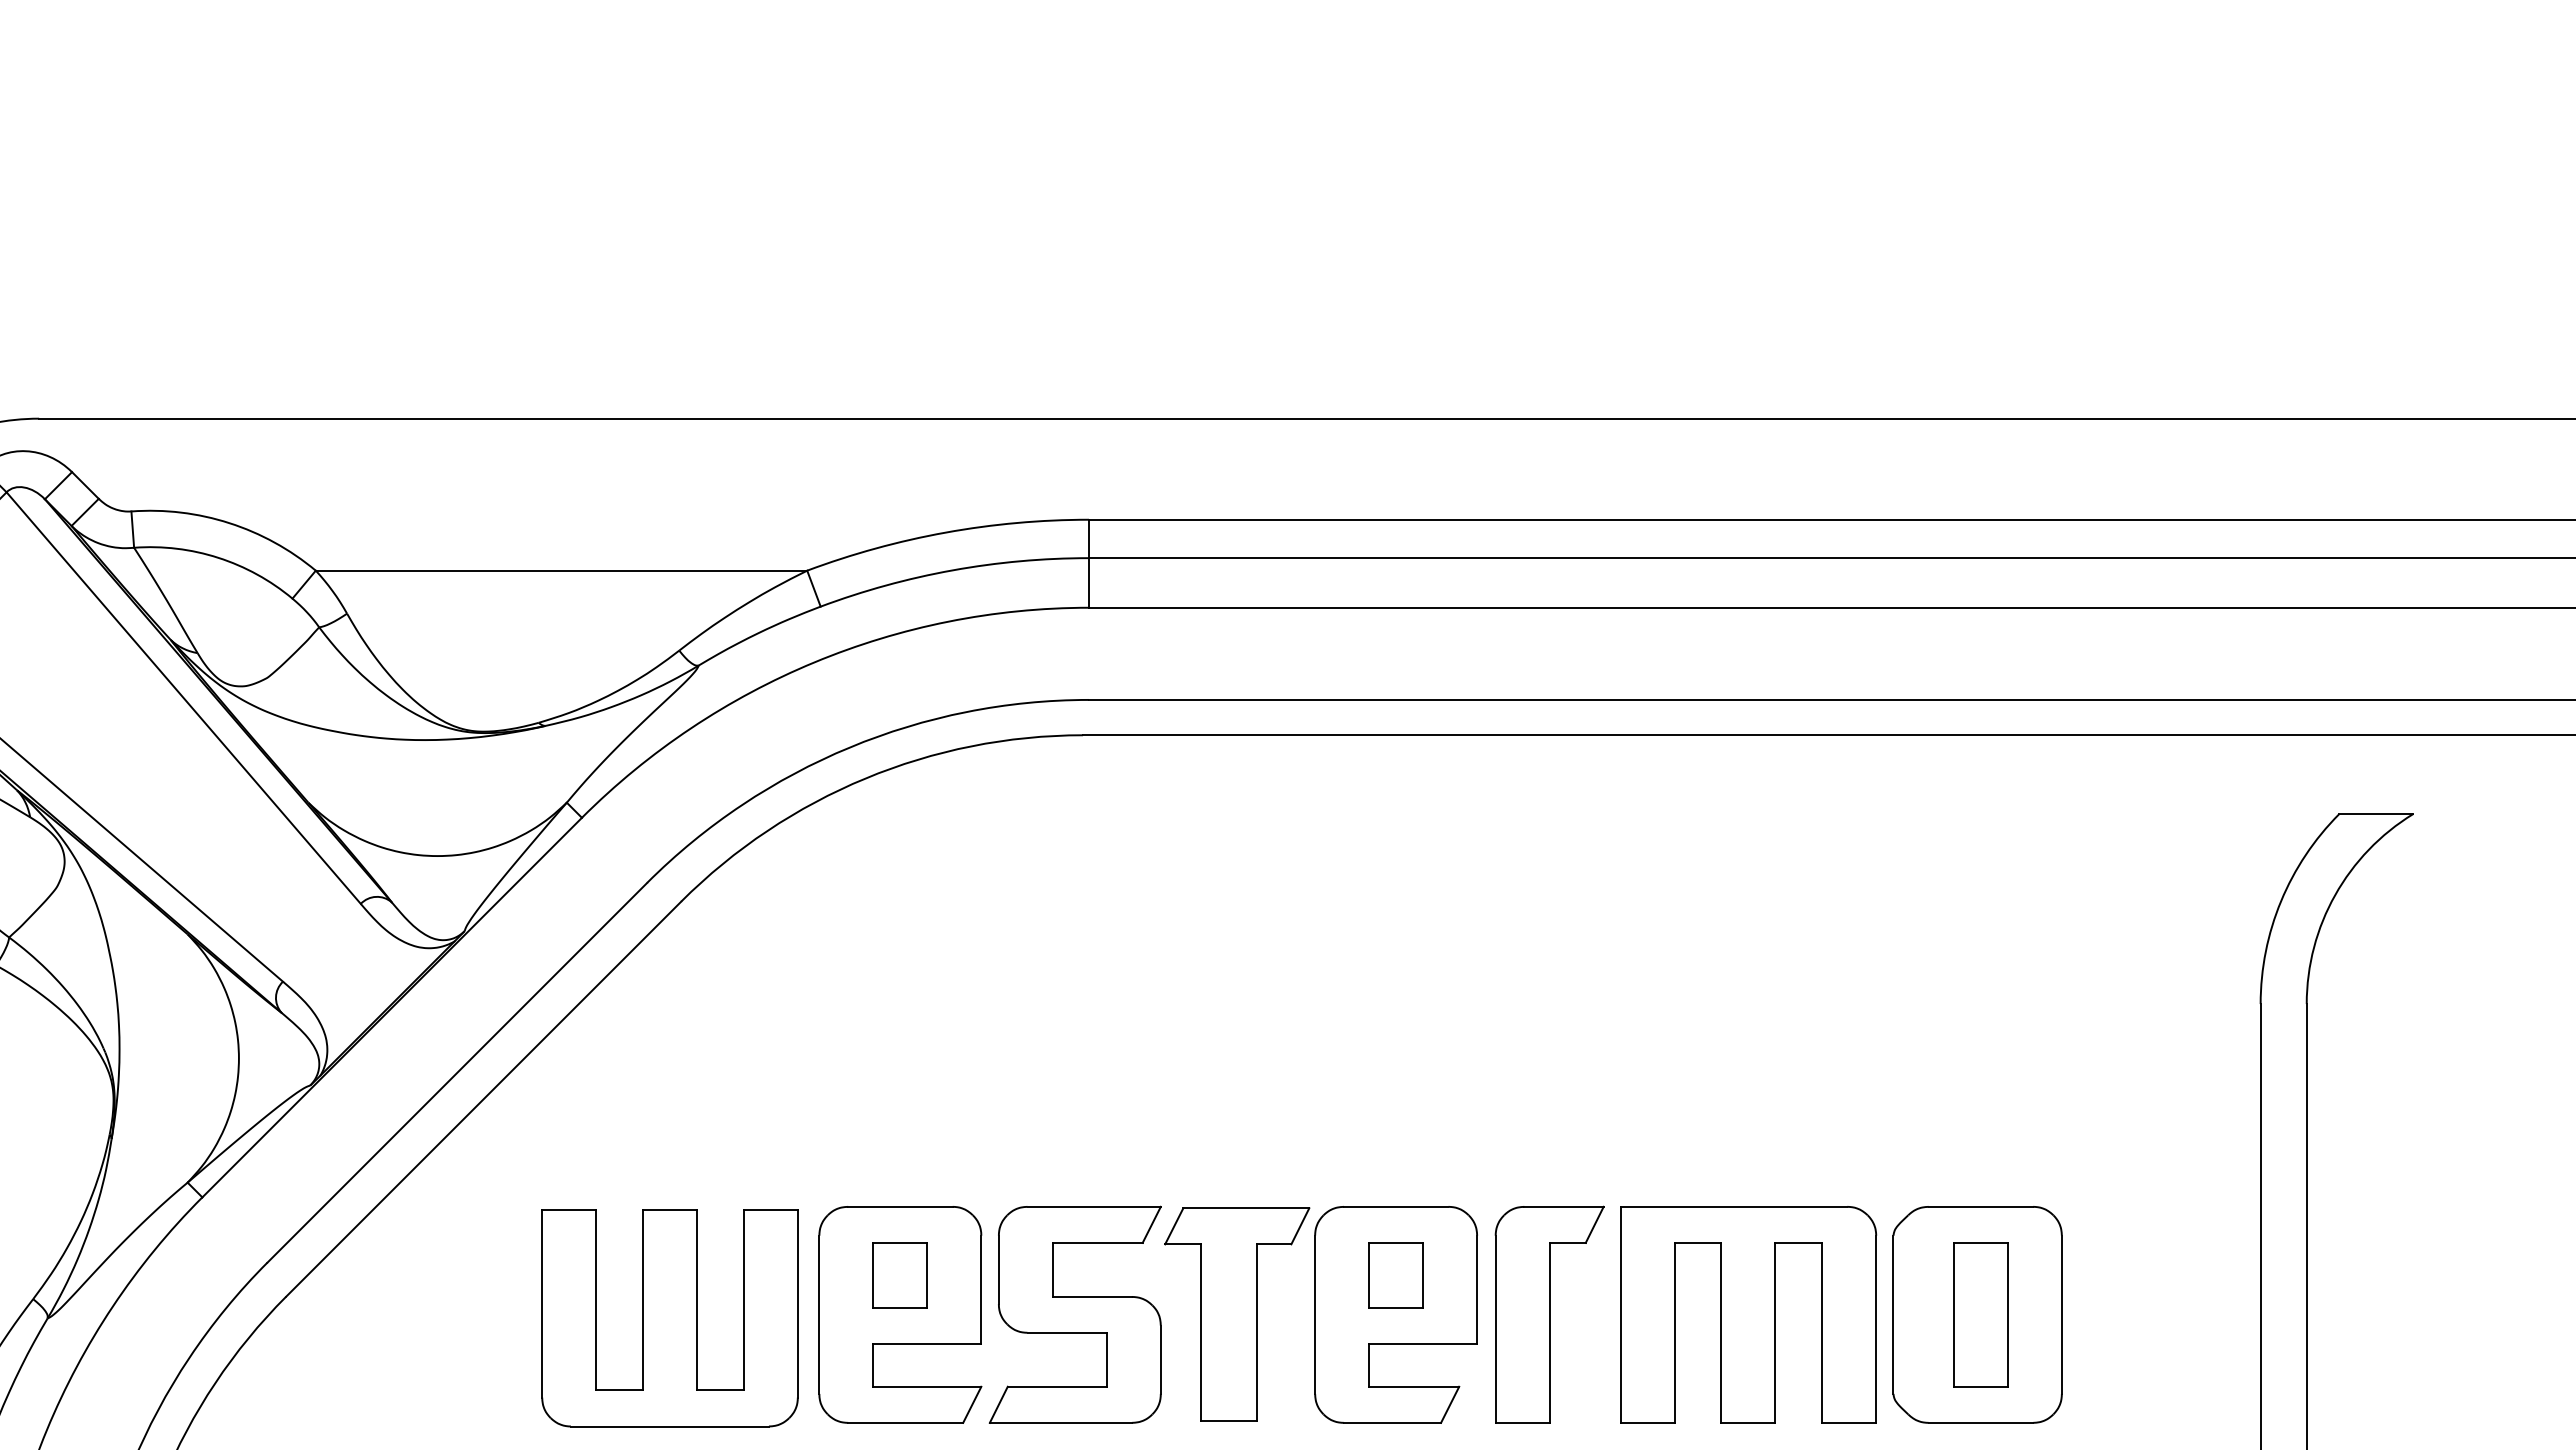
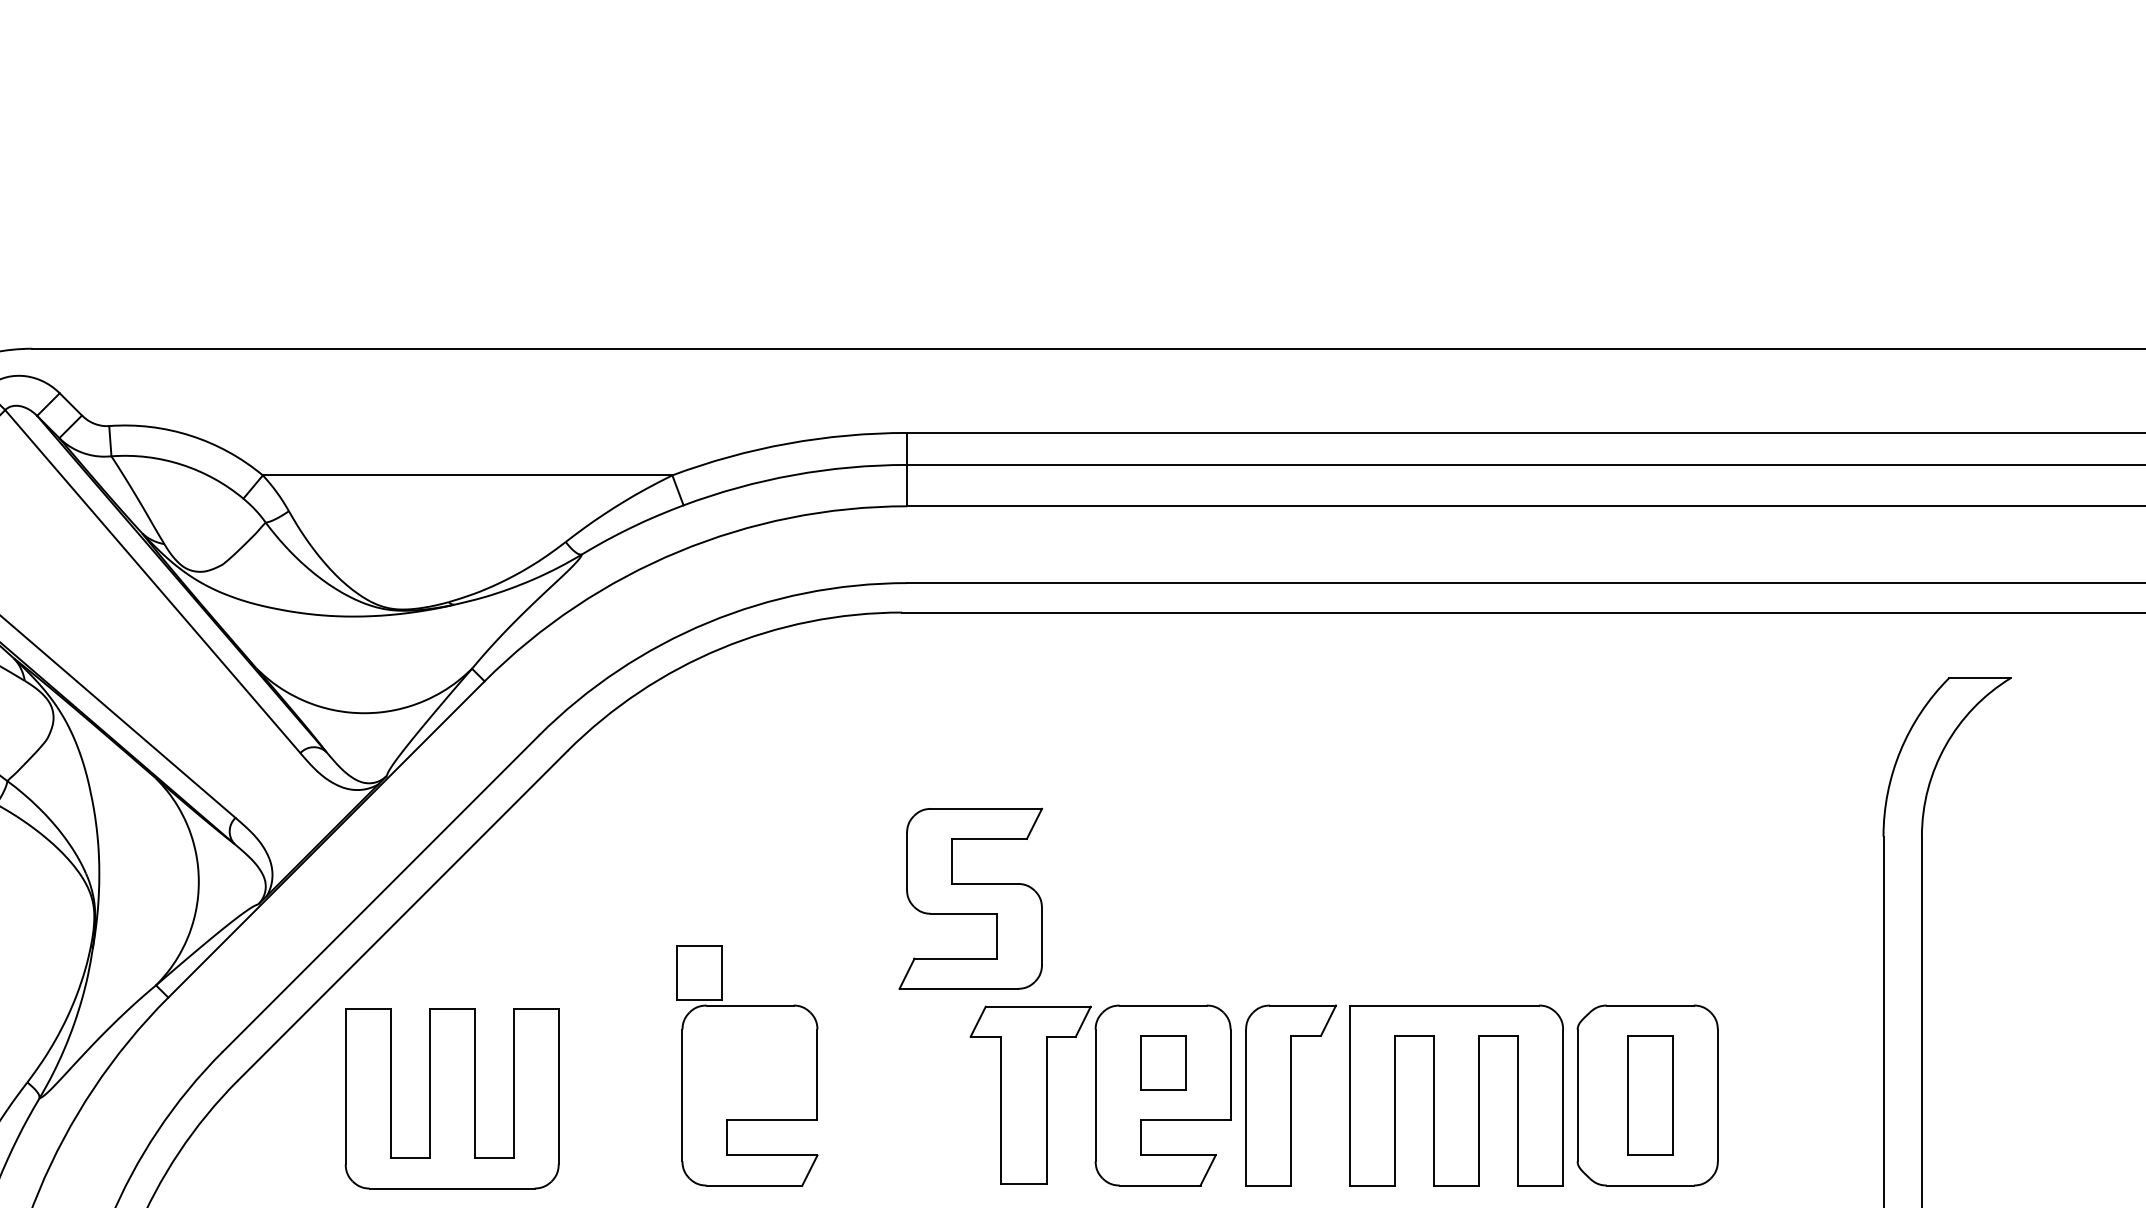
part: (899, 1275) -> (699, 972), moved
part: (1074, 1314) -> (970, 898), moved
part: (669, 1318) -> (451, 1098), moved

